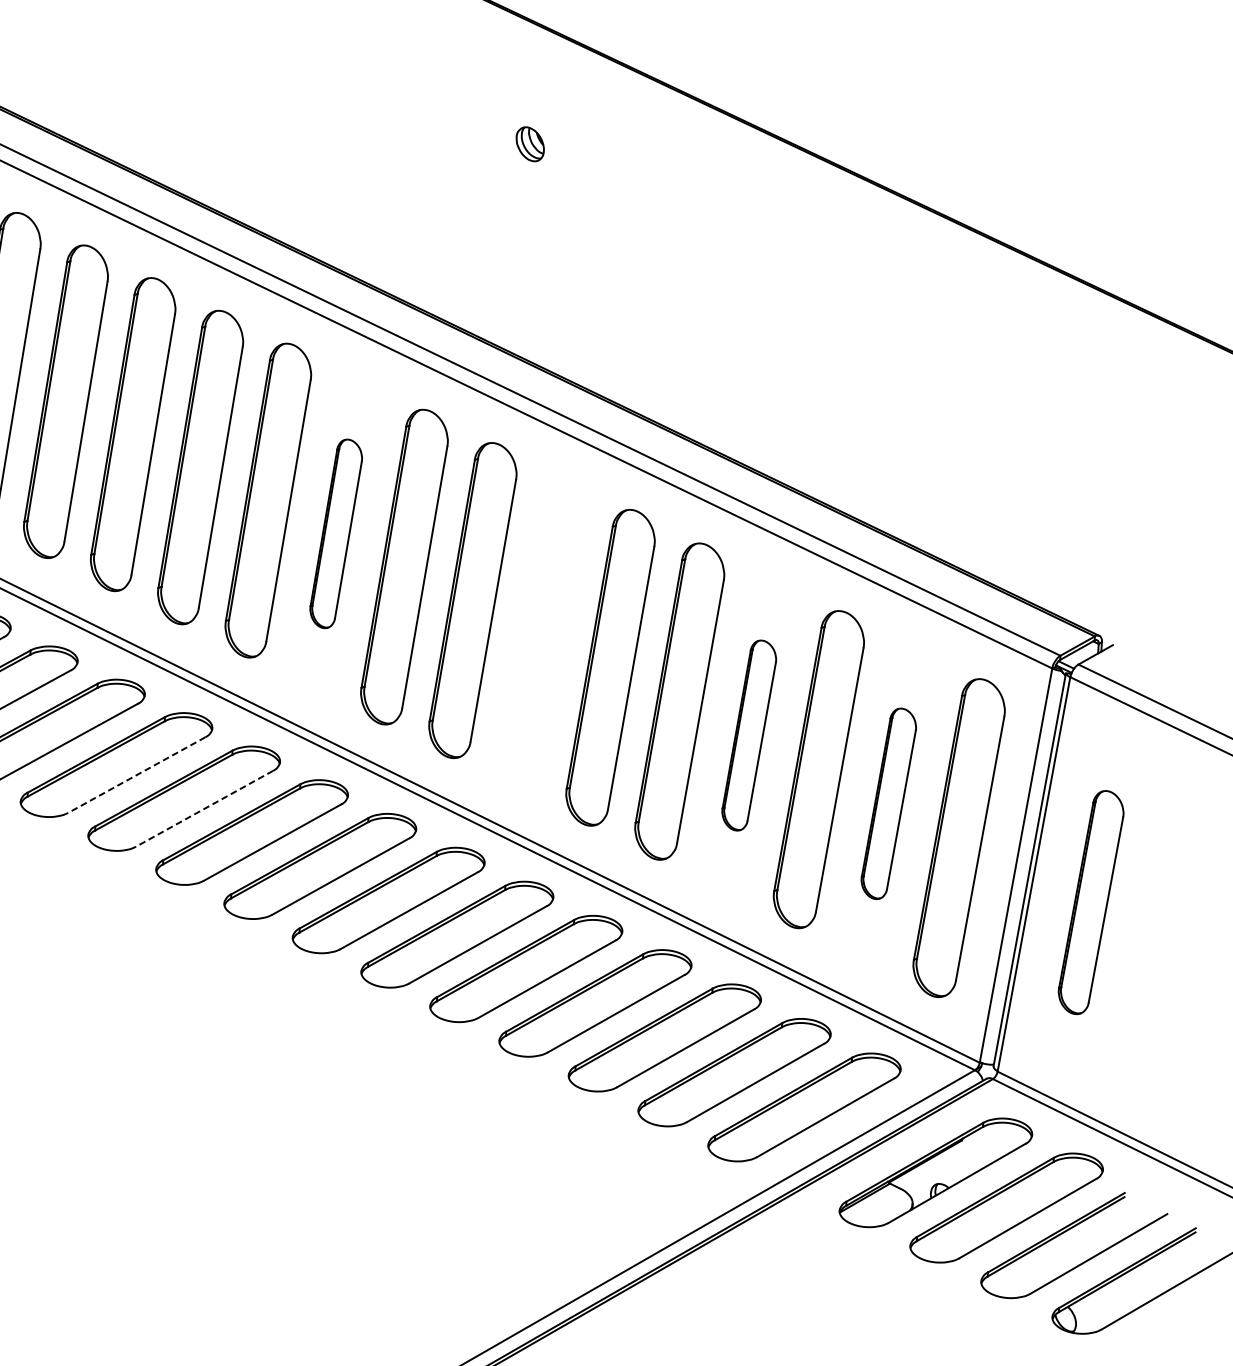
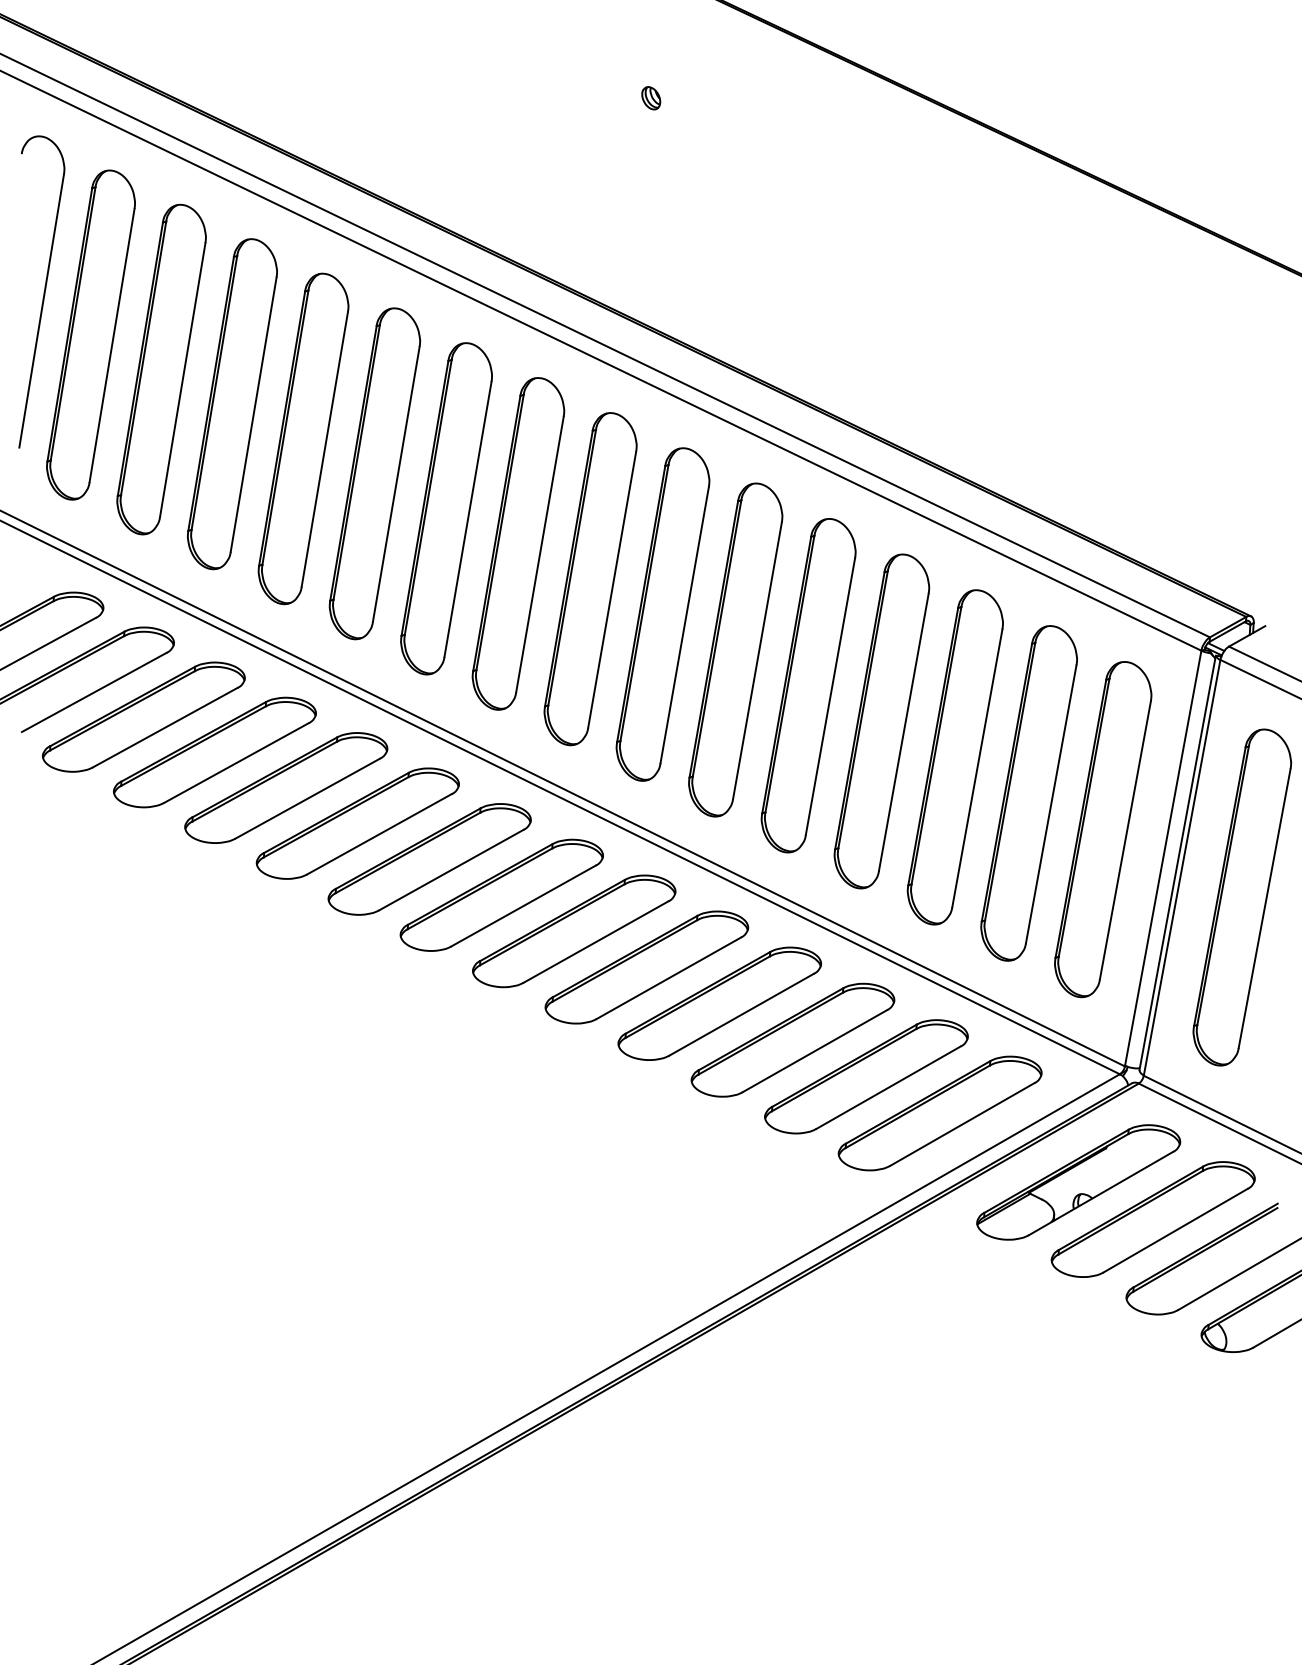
part: (530, 144) -> (651, 98), size x0.62
part: (336, 533) -> (446, 508), size x1.67
part: (541, 634) -> (662, 614), added
part: (748, 735) -> (881, 721), size x1.67
line: (136, 775) -> (236, 763), dashed -> solid
part: (888, 803) -> (1028, 793), size x1.67
line: (204, 808) -> (307, 798), dashed -> solid
part: (1091, 902) -> (1242, 897), size x1.43

